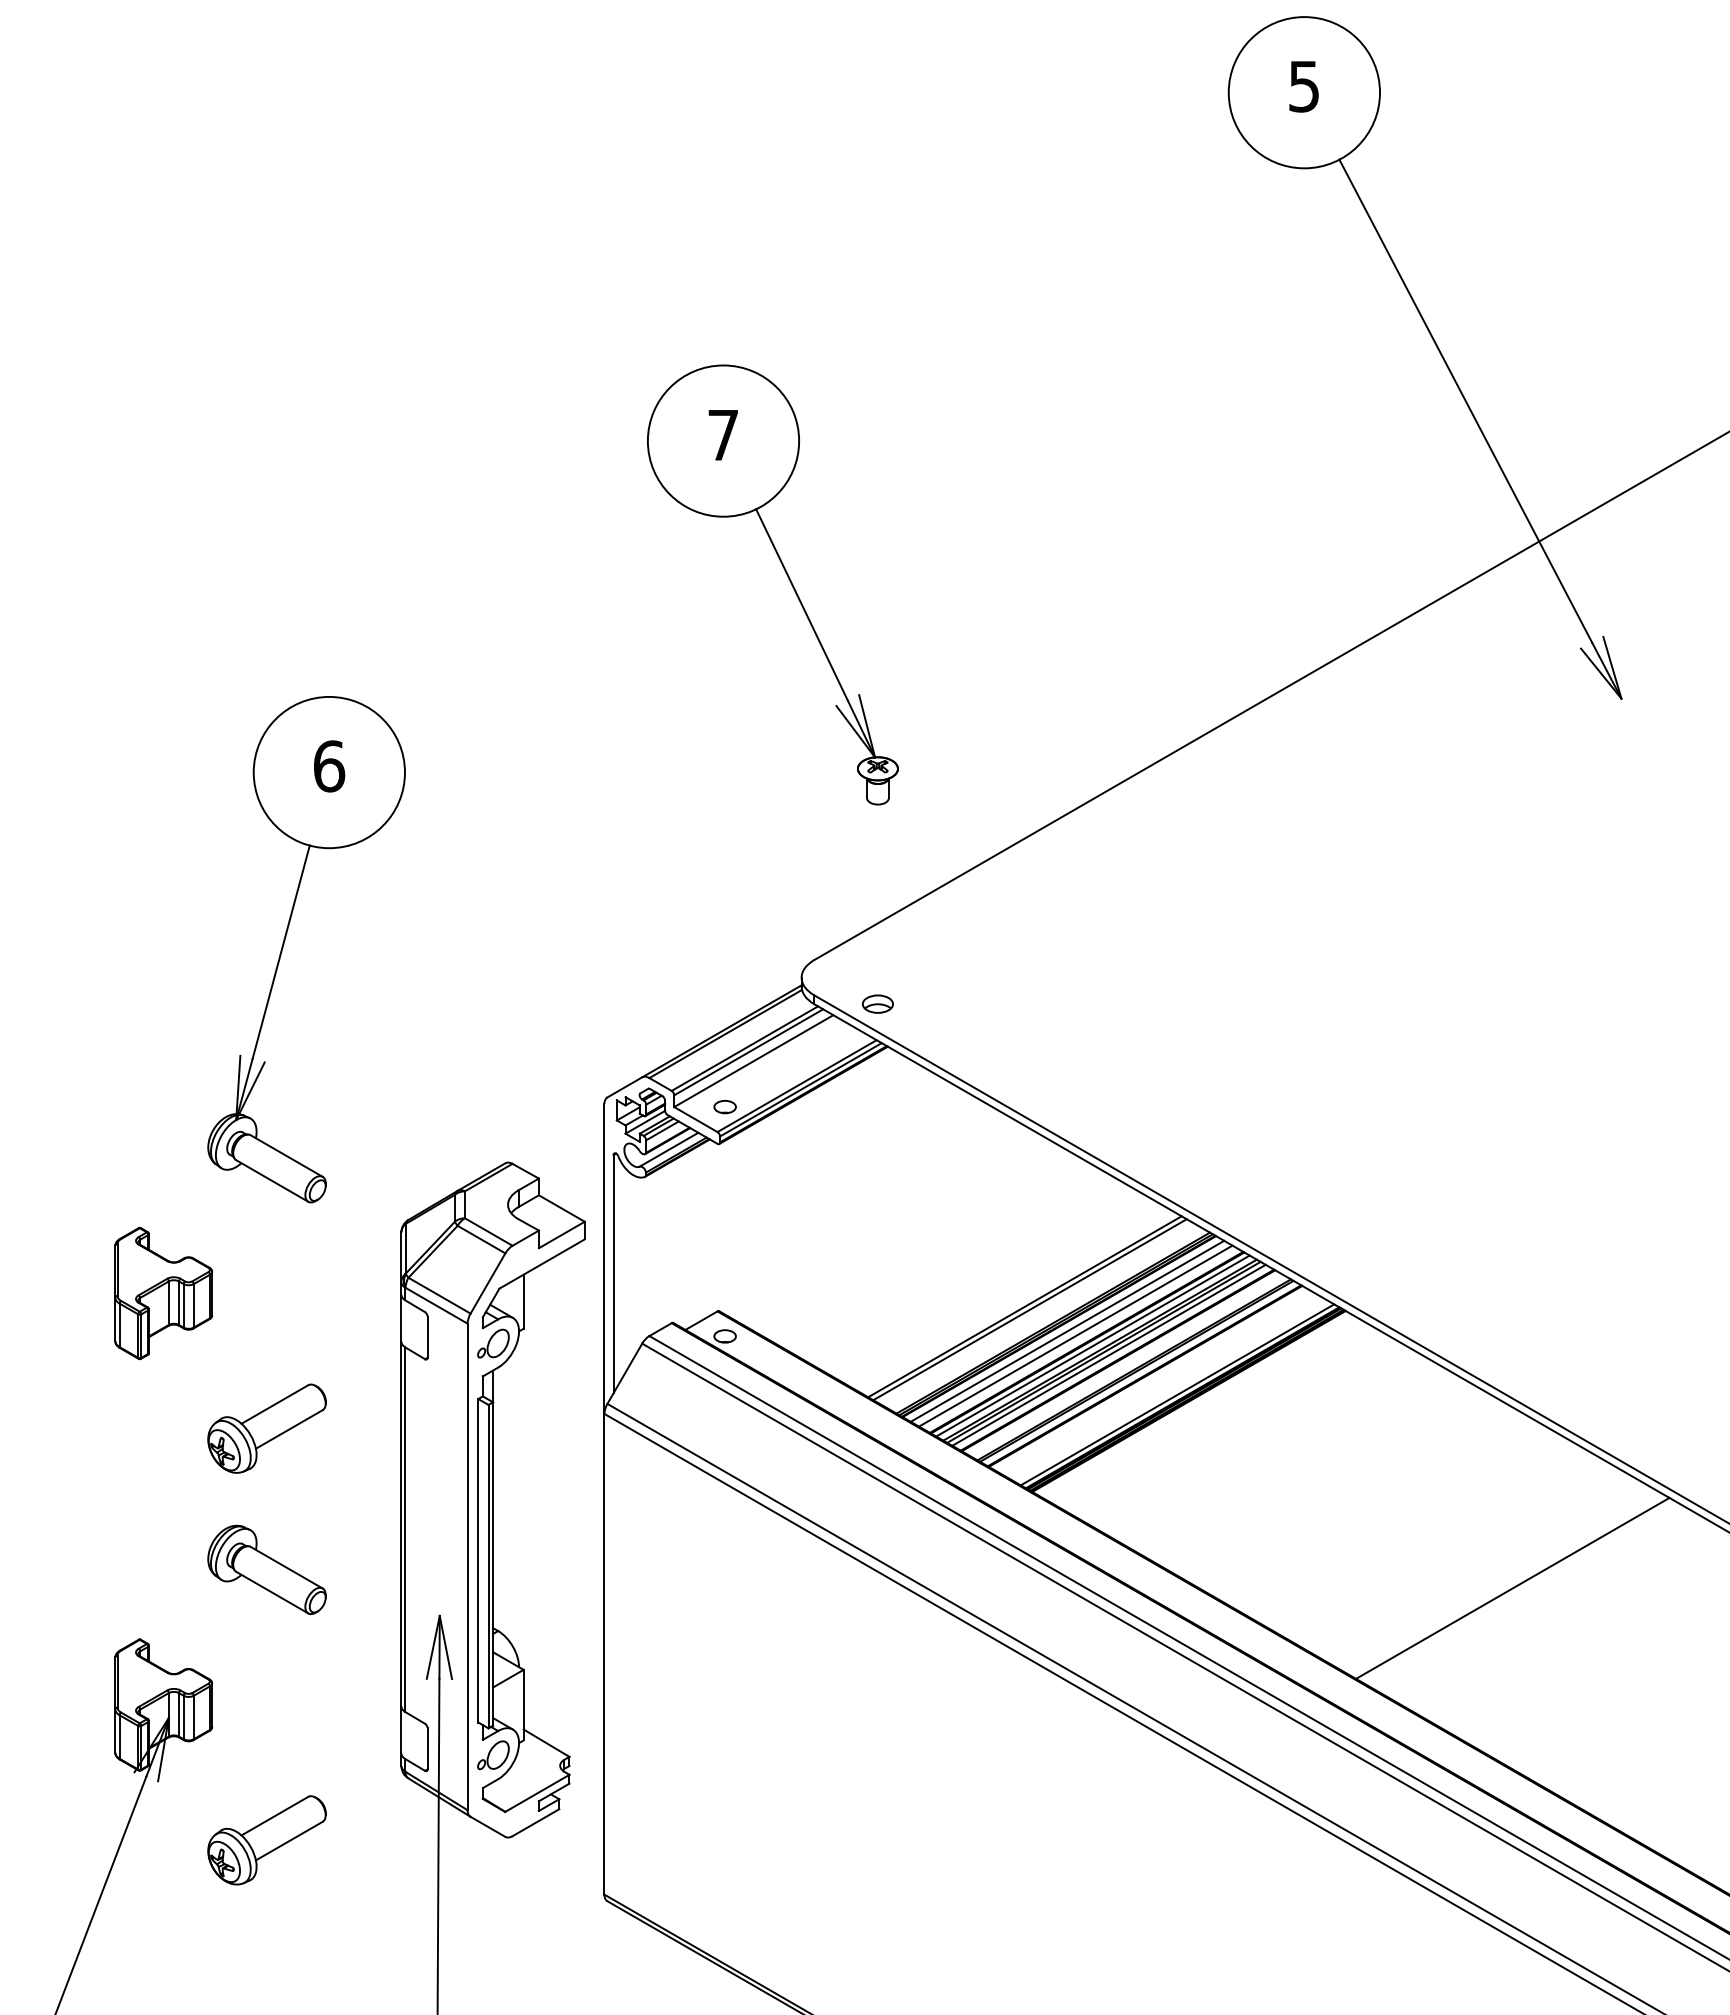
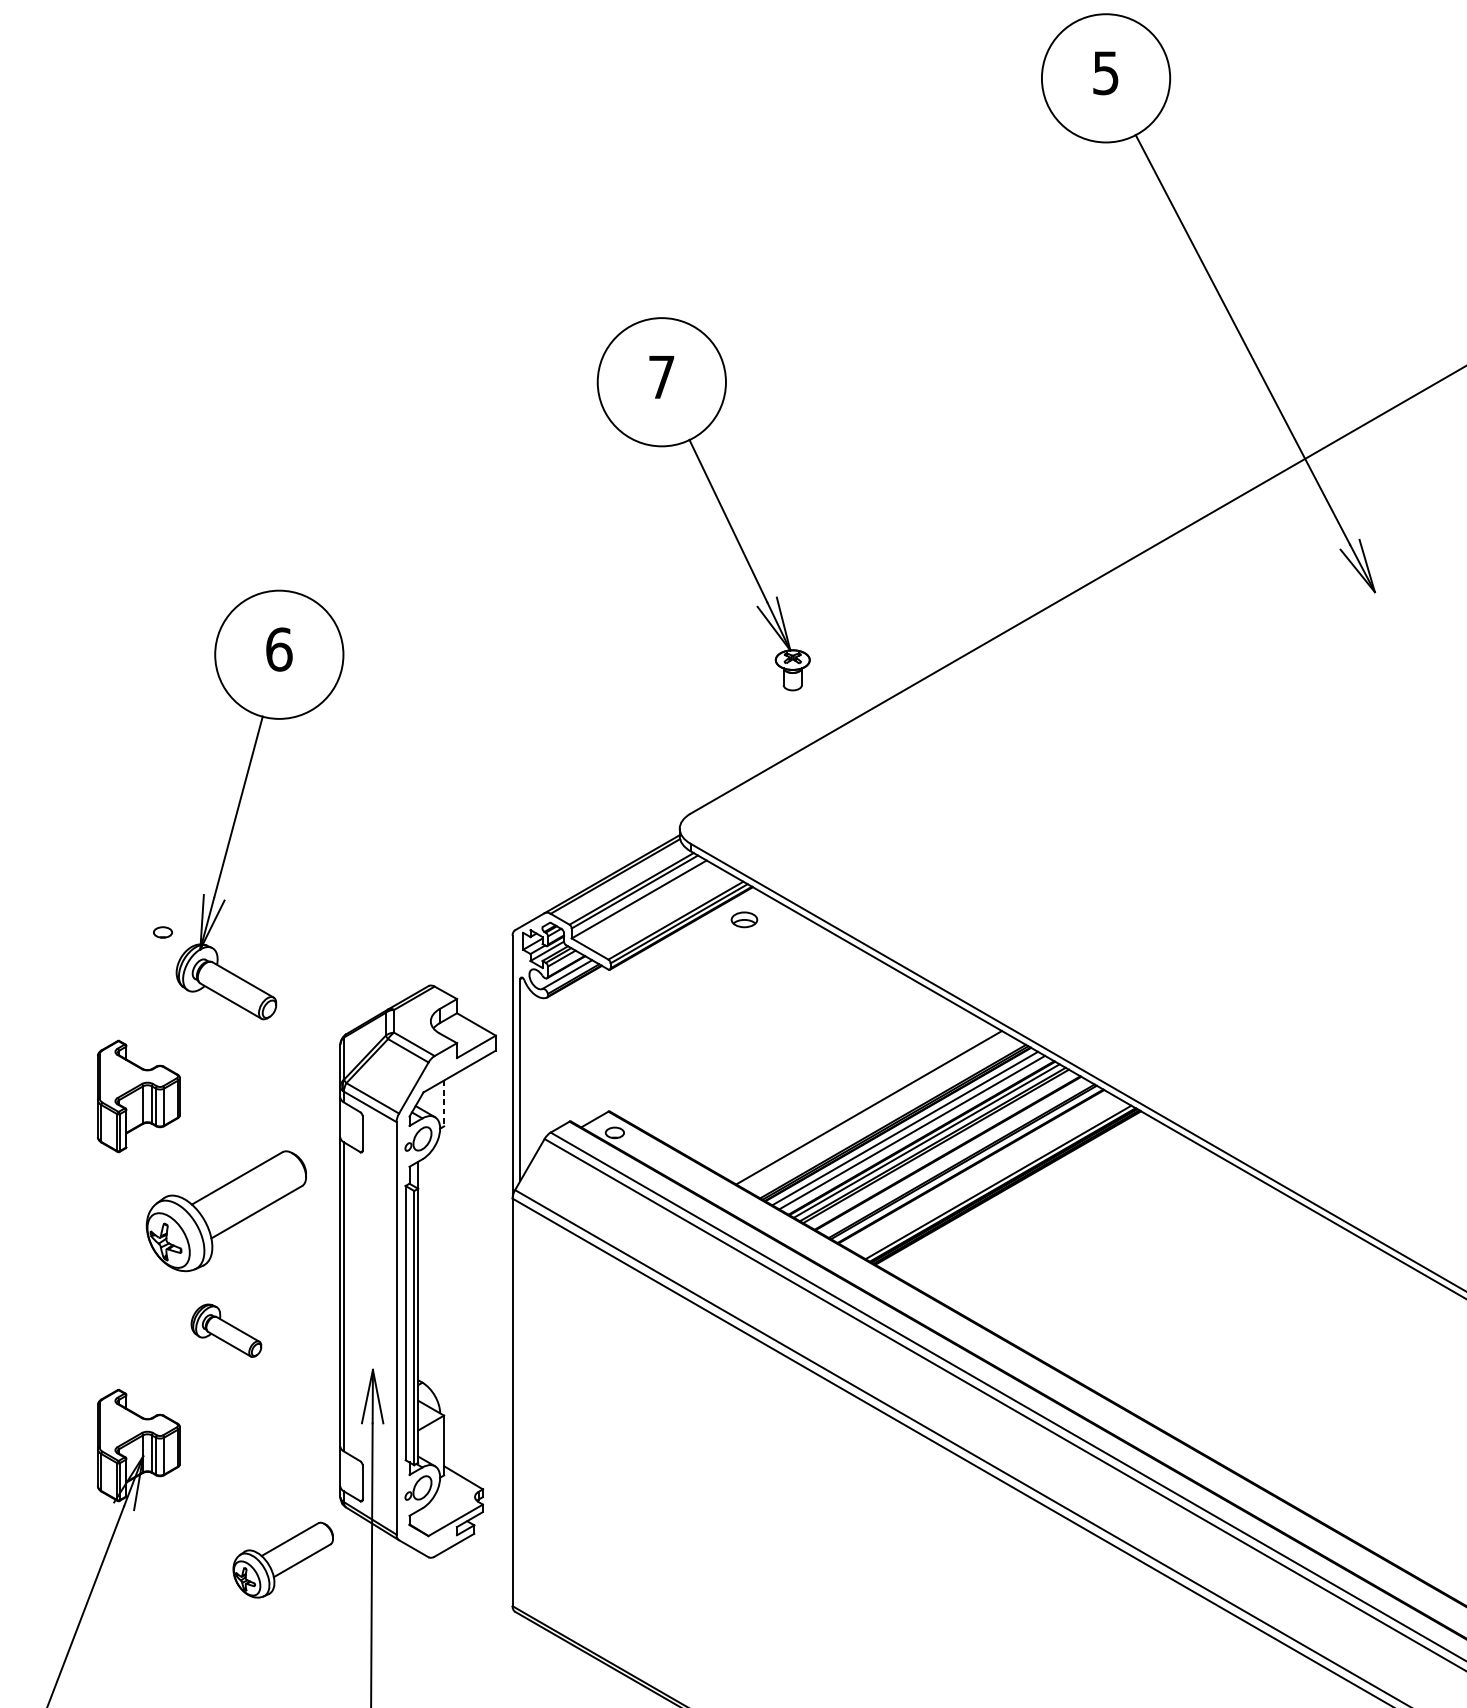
part: (787, 577) -> (716, 497), moved
part: (877, 1003) -> (744, 919), moved
part: (724, 1107) -> (162, 932), moved
line: (523, 1302) -> (443, 1104), solid -> dashed
line: (1029, 1309) -> (872, 1110), removed
line: (1108, 1354) -> (939, 1148), removed
part: (266, 1428) -> (226, 1210), size x1.6
part: (266, 1569) -> (226, 1330), size x0.7
line: (1512, 1587) -> (1282, 1345), removed
part: (266, 1840) -> (282, 1560), moved

